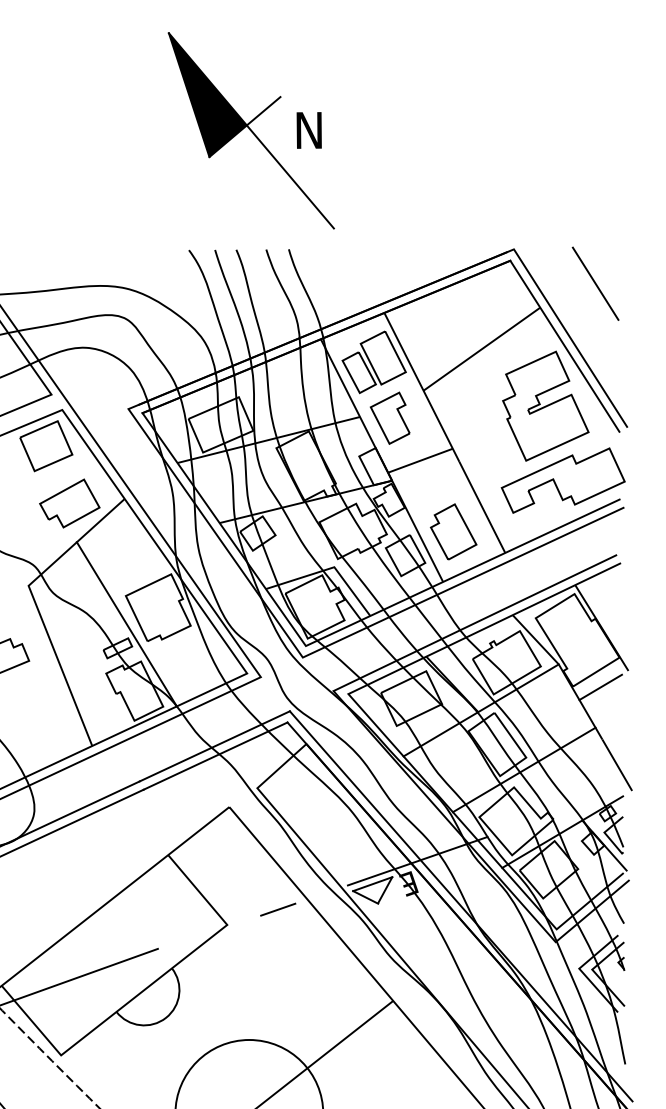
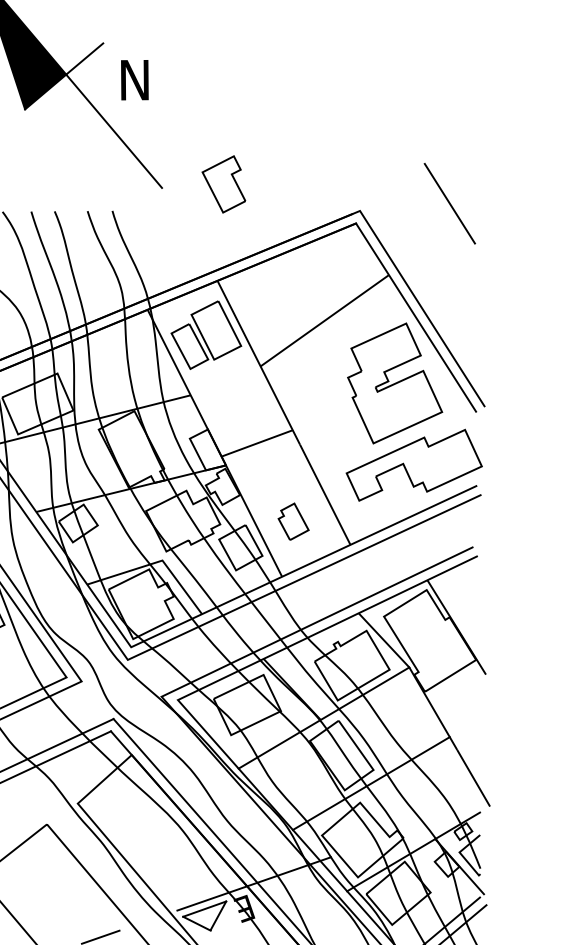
line: (595, 283) -> (449, 203), moved
part: (389, 417) -> (223, 183), moved
part: (453, 531) -> (293, 521), size x0.6
line: (600, 687) -> (455, 692), removed

